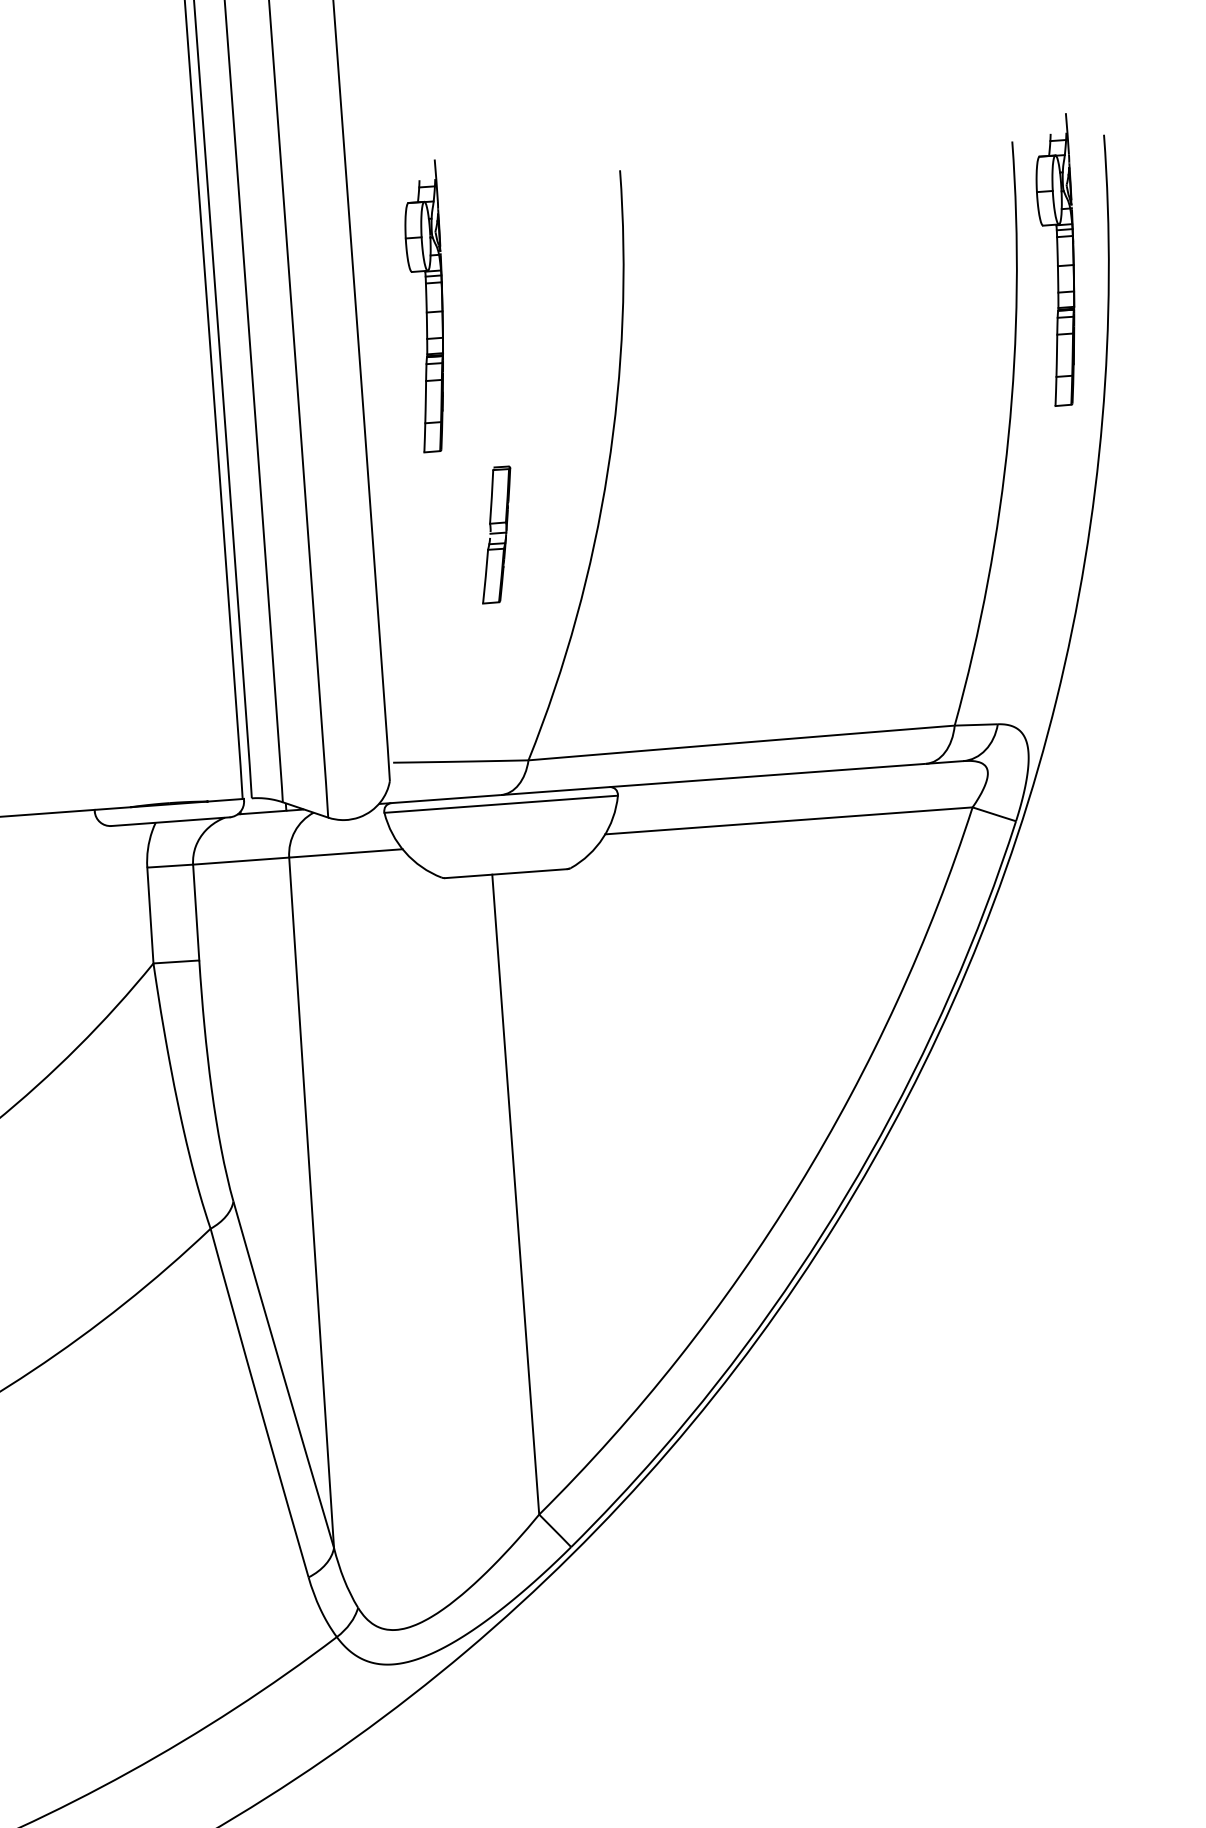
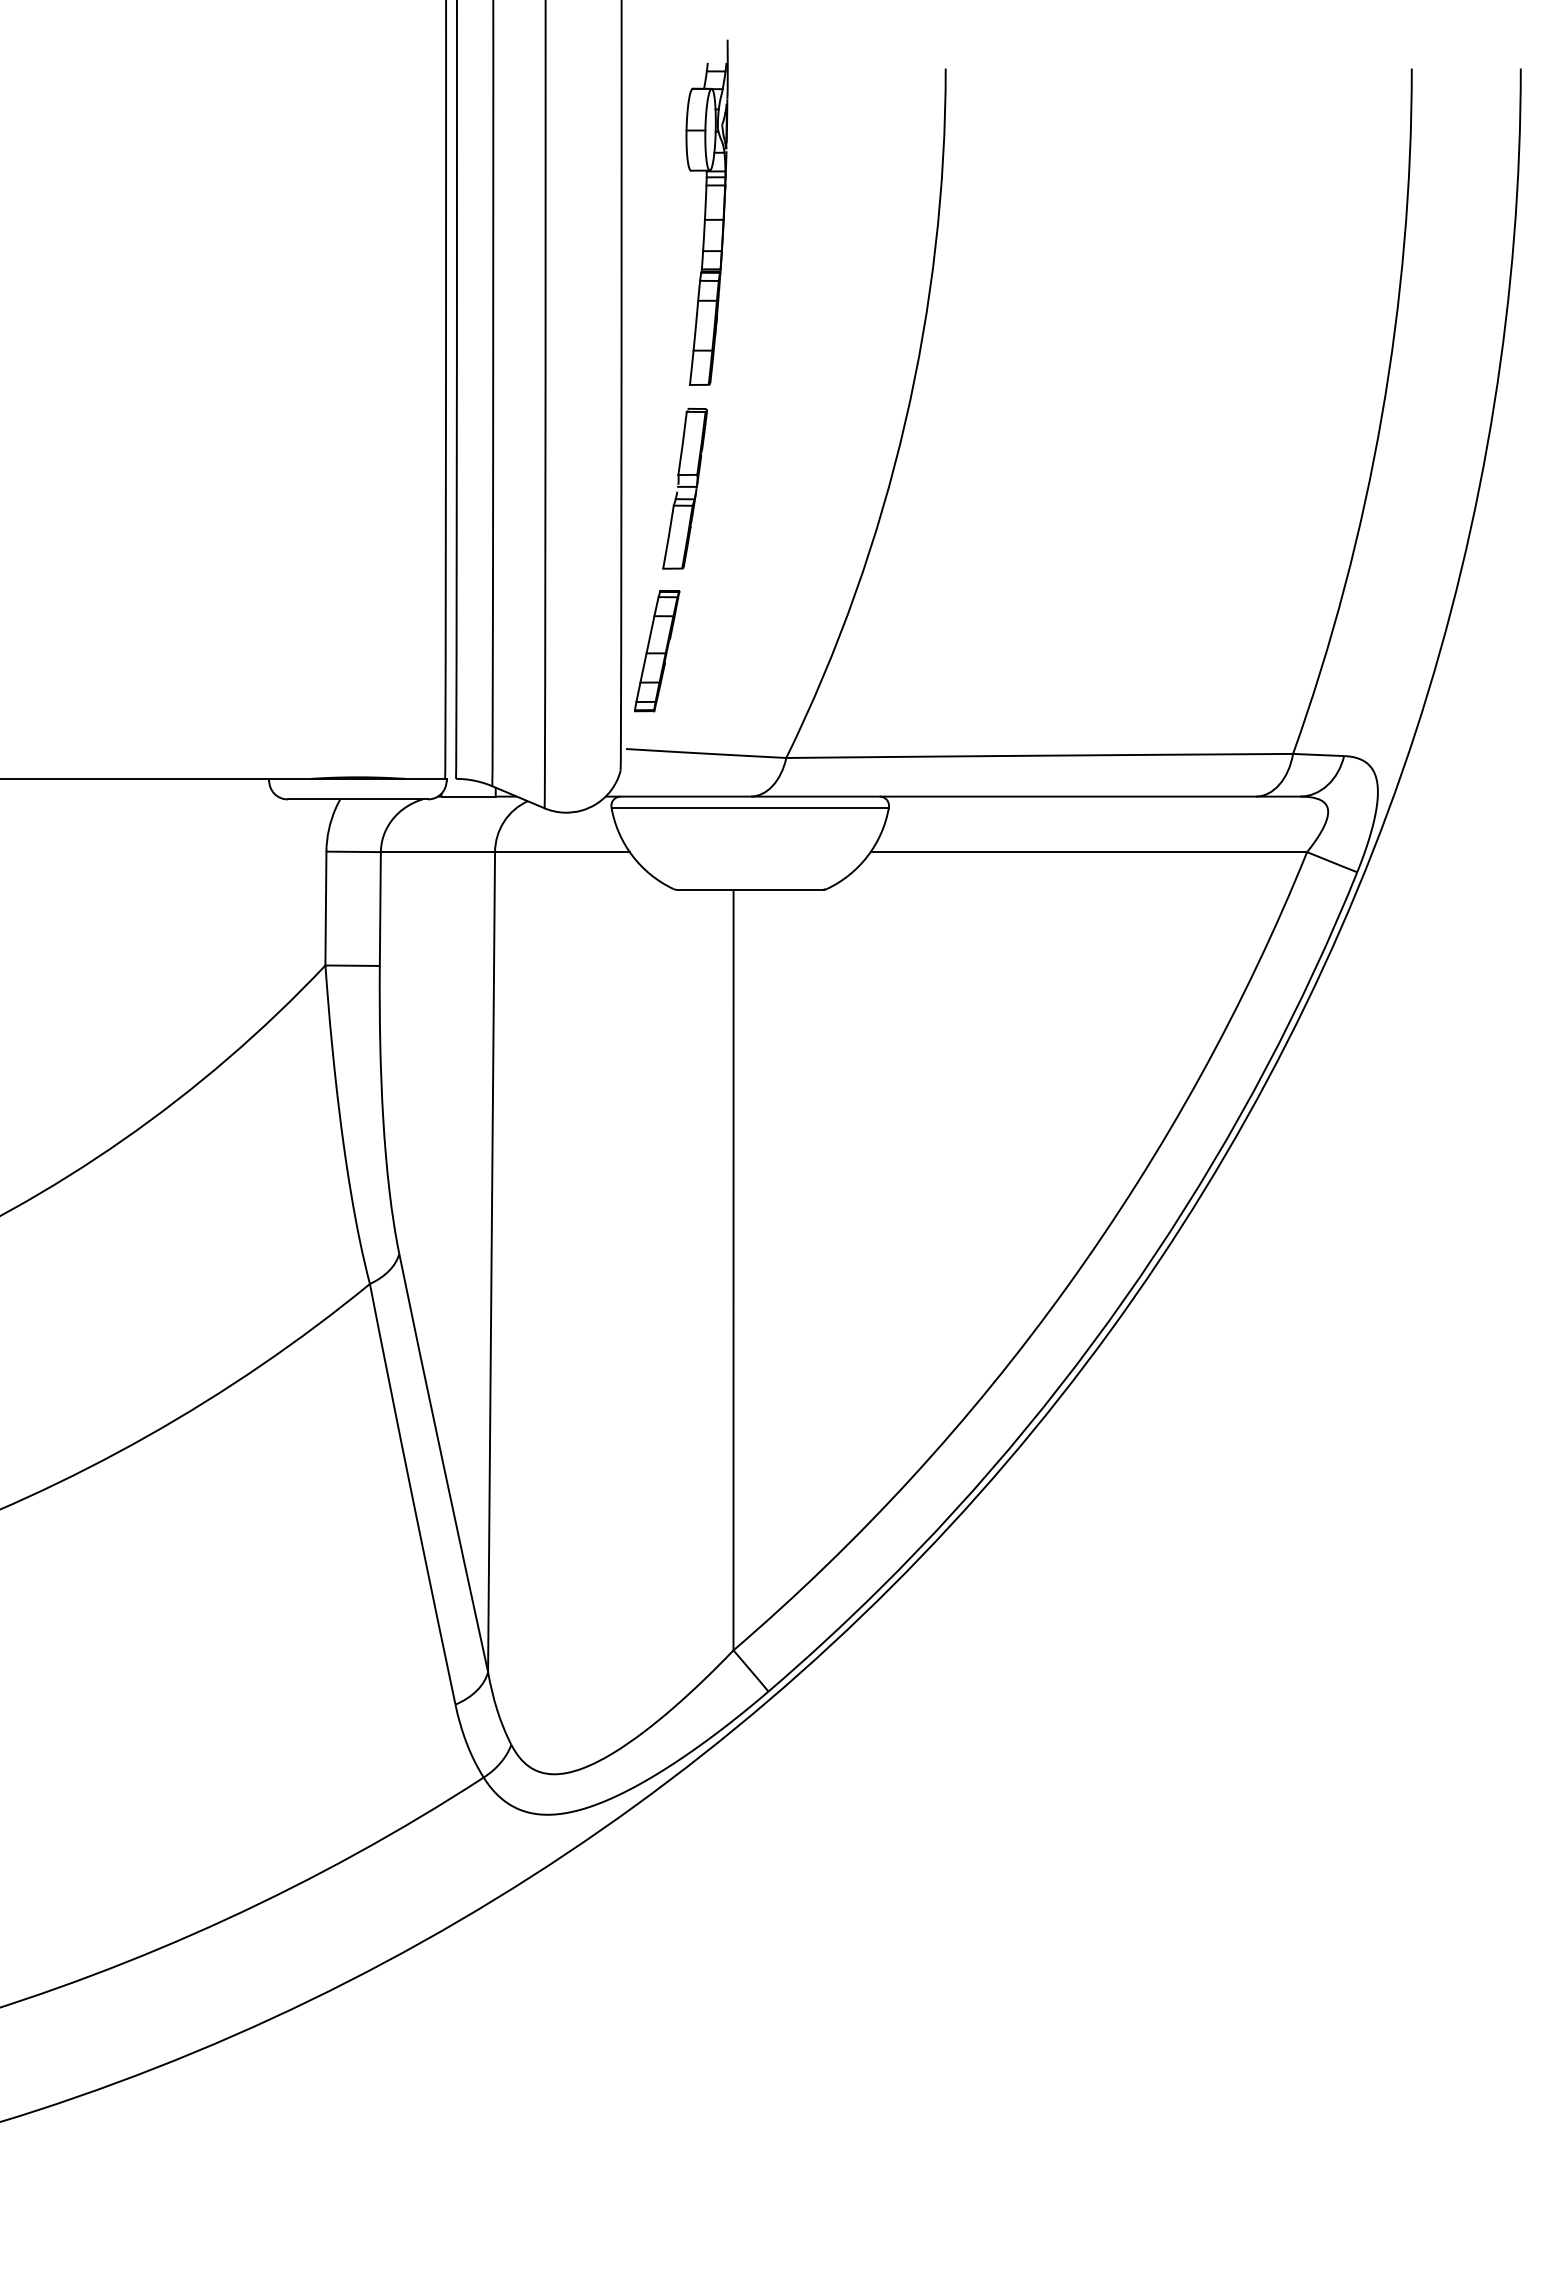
part: (1058, 259) -> (1456, 212), removed
part: (496, 534) -> (684, 488), moved
part: (413, 678) -> (657, 651), added

